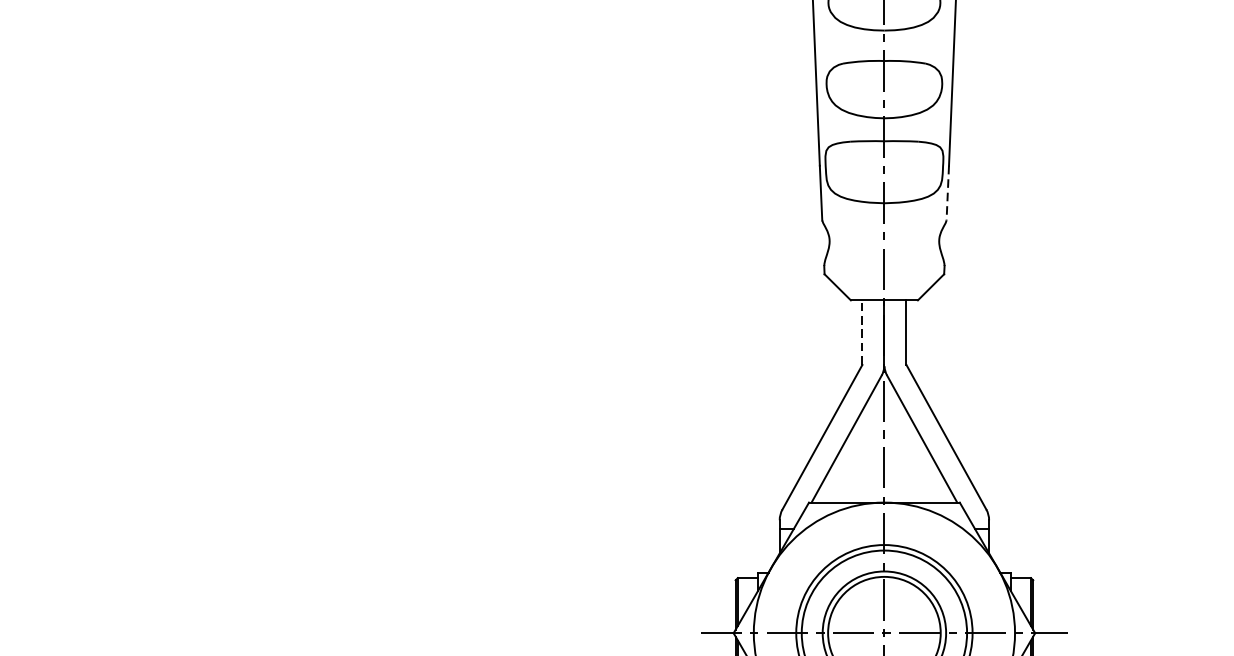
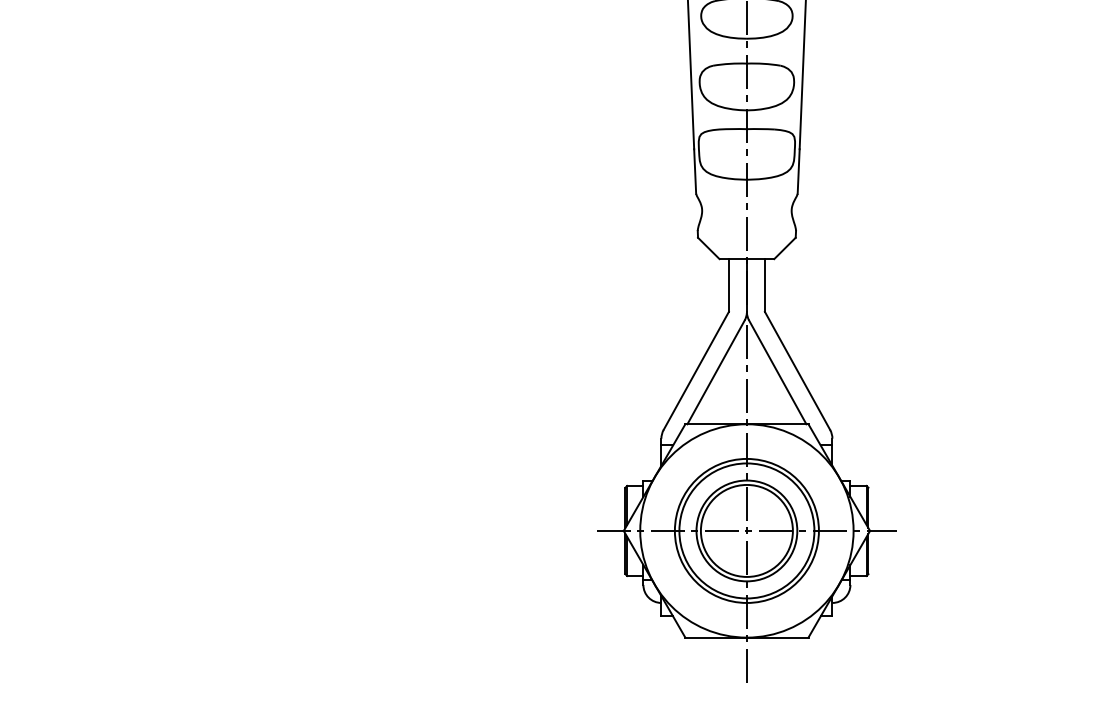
line: (947, 194) -> (798, 172), dashed -> solid
line: (861, 331) -> (728, 284), dashed -> solid

